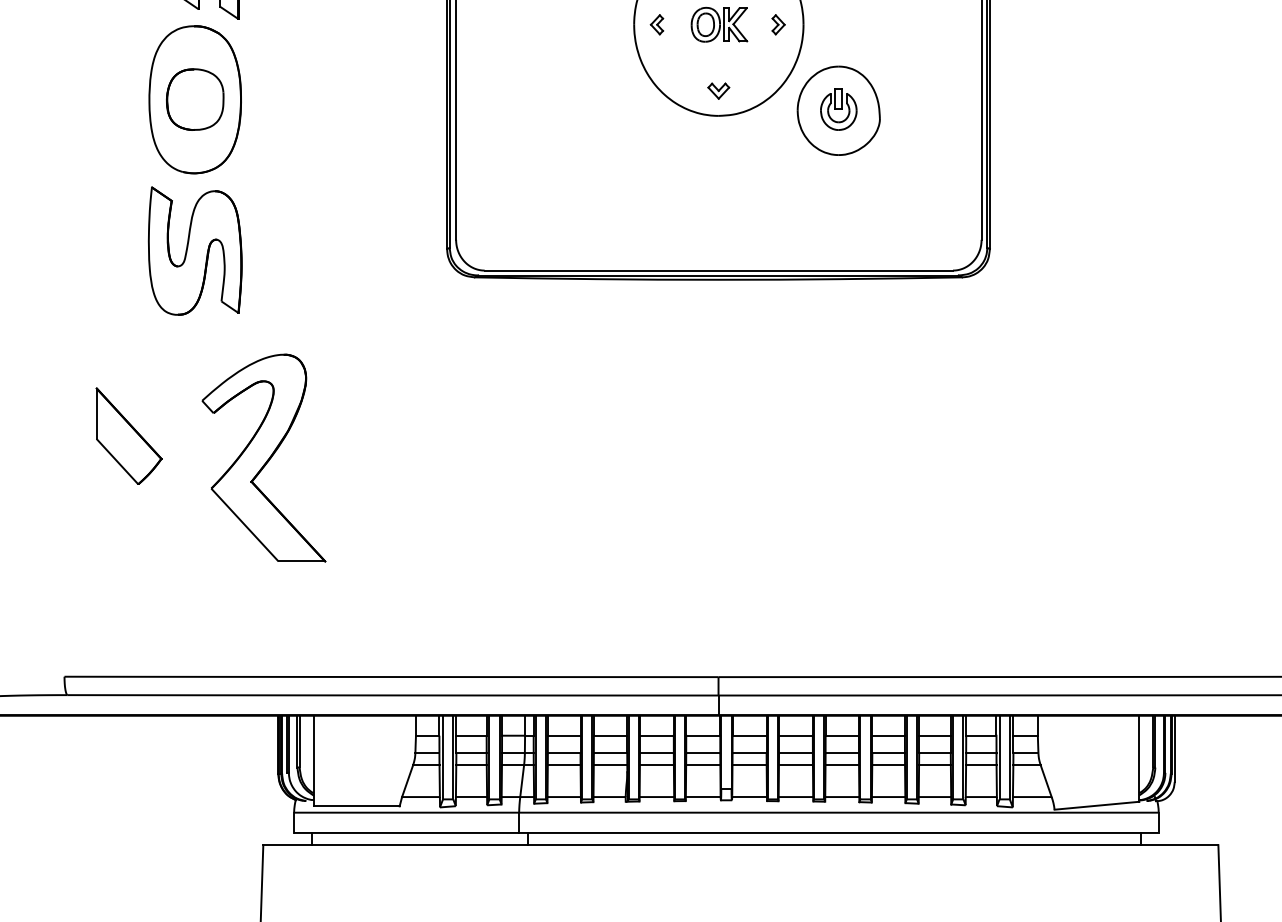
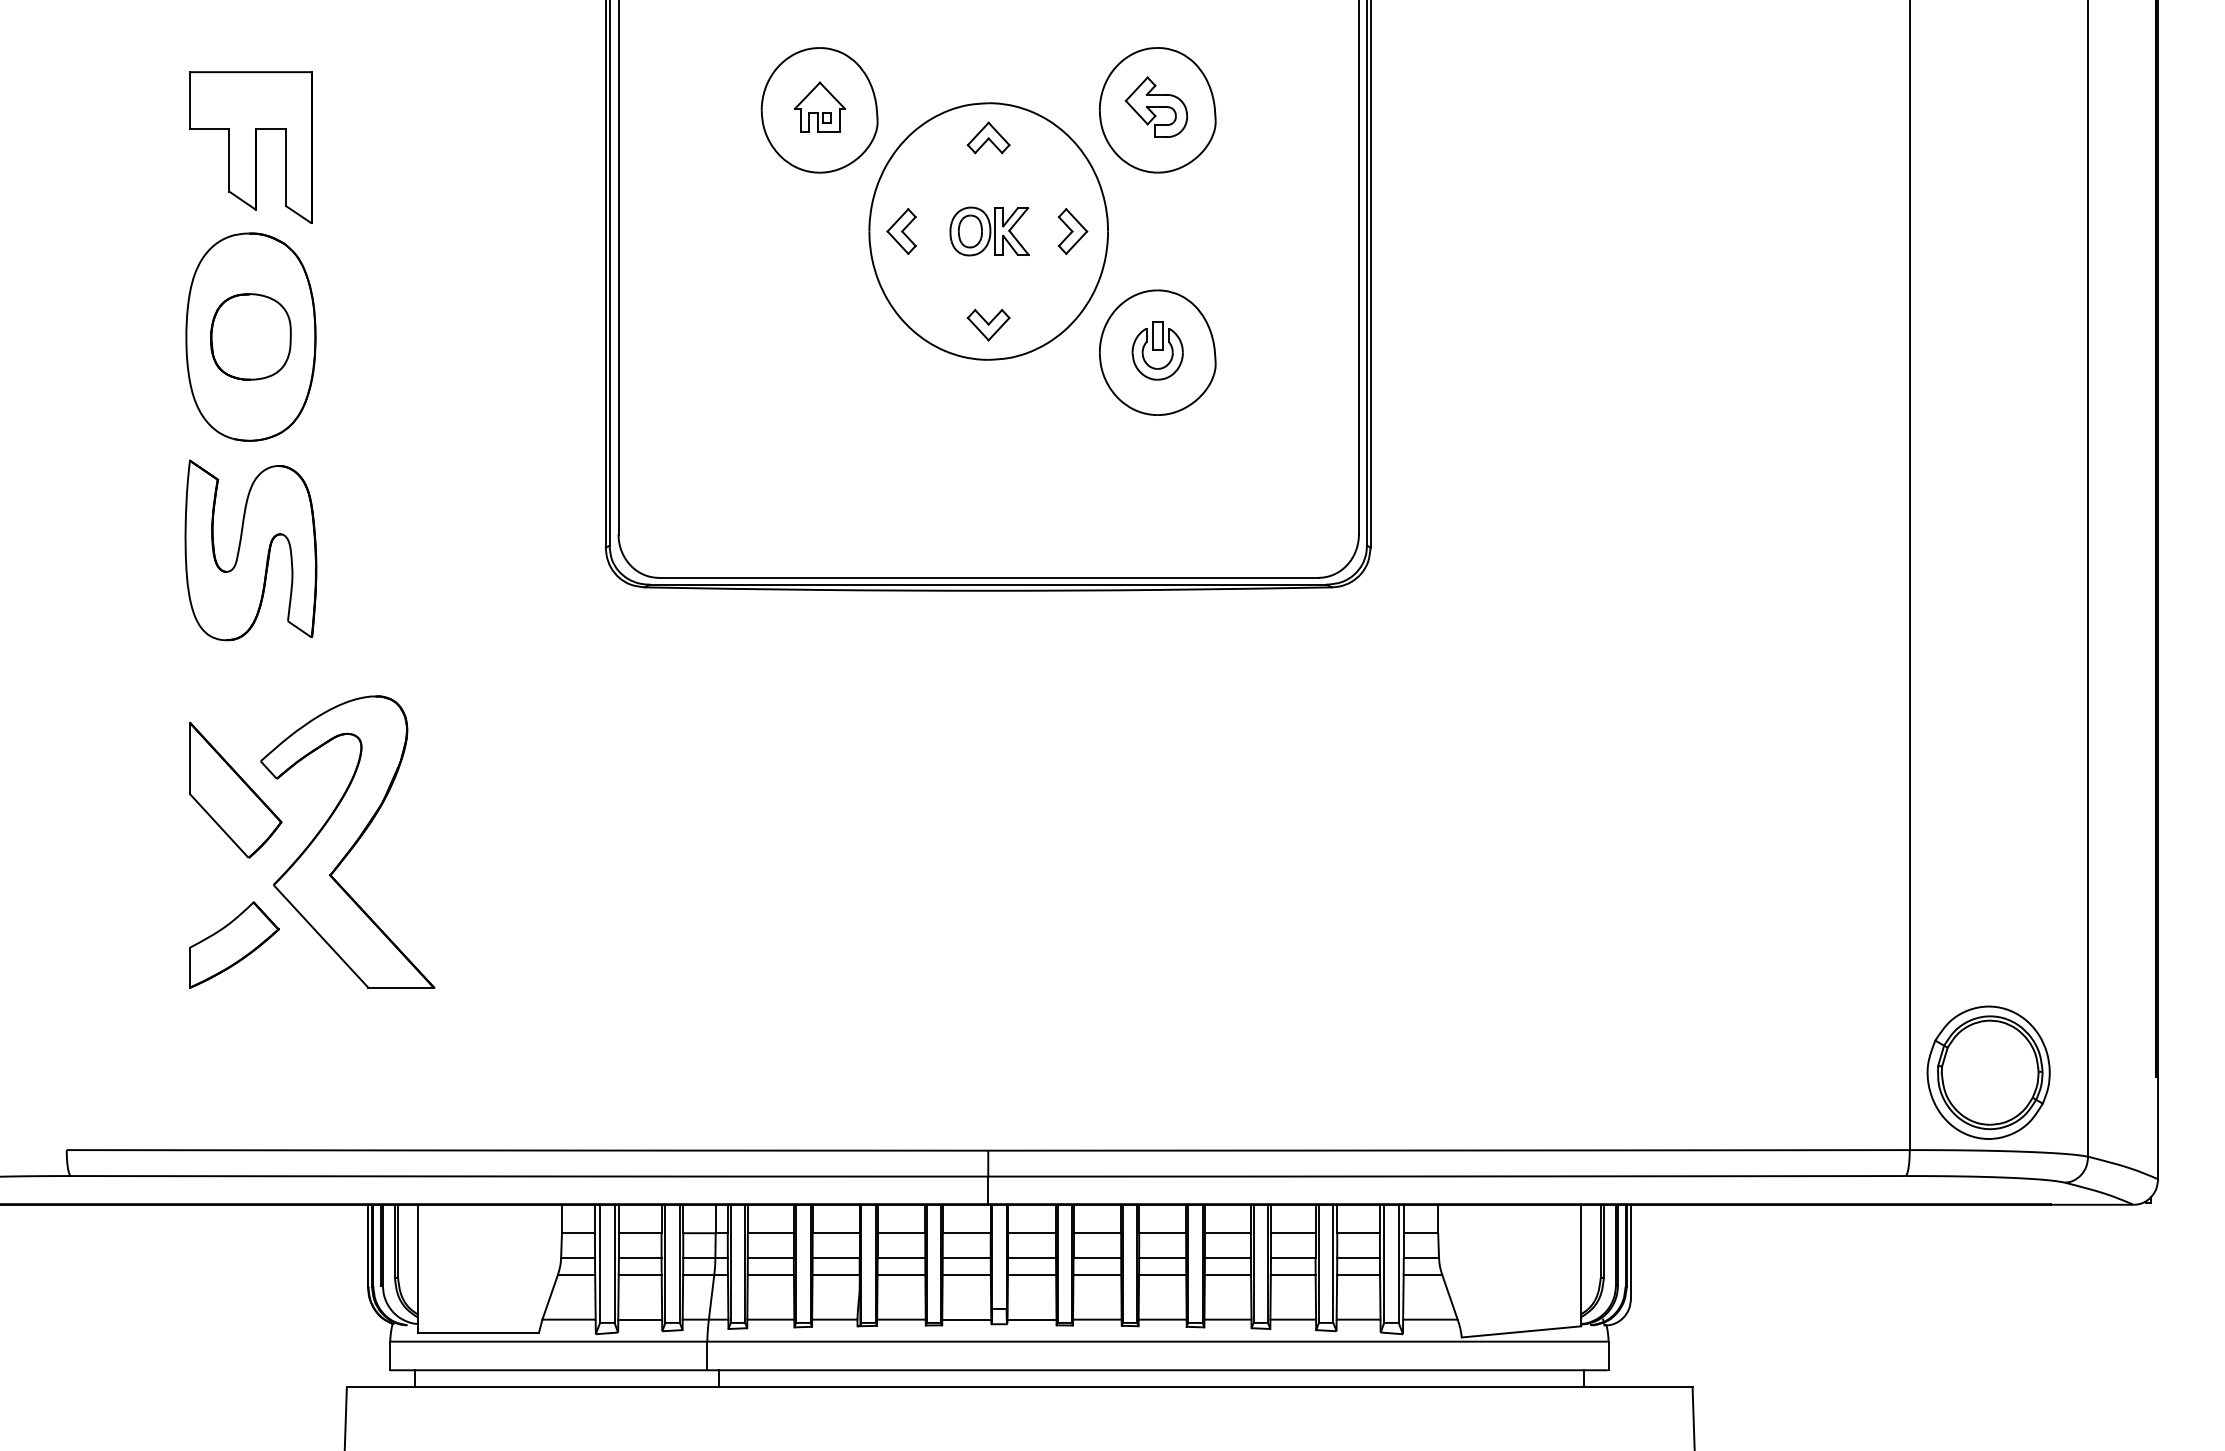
part: (656, 24) -> (901, 231), size x1.67
part: (778, 24) -> (1072, 231), size x1.67
part: (718, 90) -> (988, 324), size x1.43
part: (128, 435) -> (235, 789), moved
part: (183, 530) -> (234, 944), added

